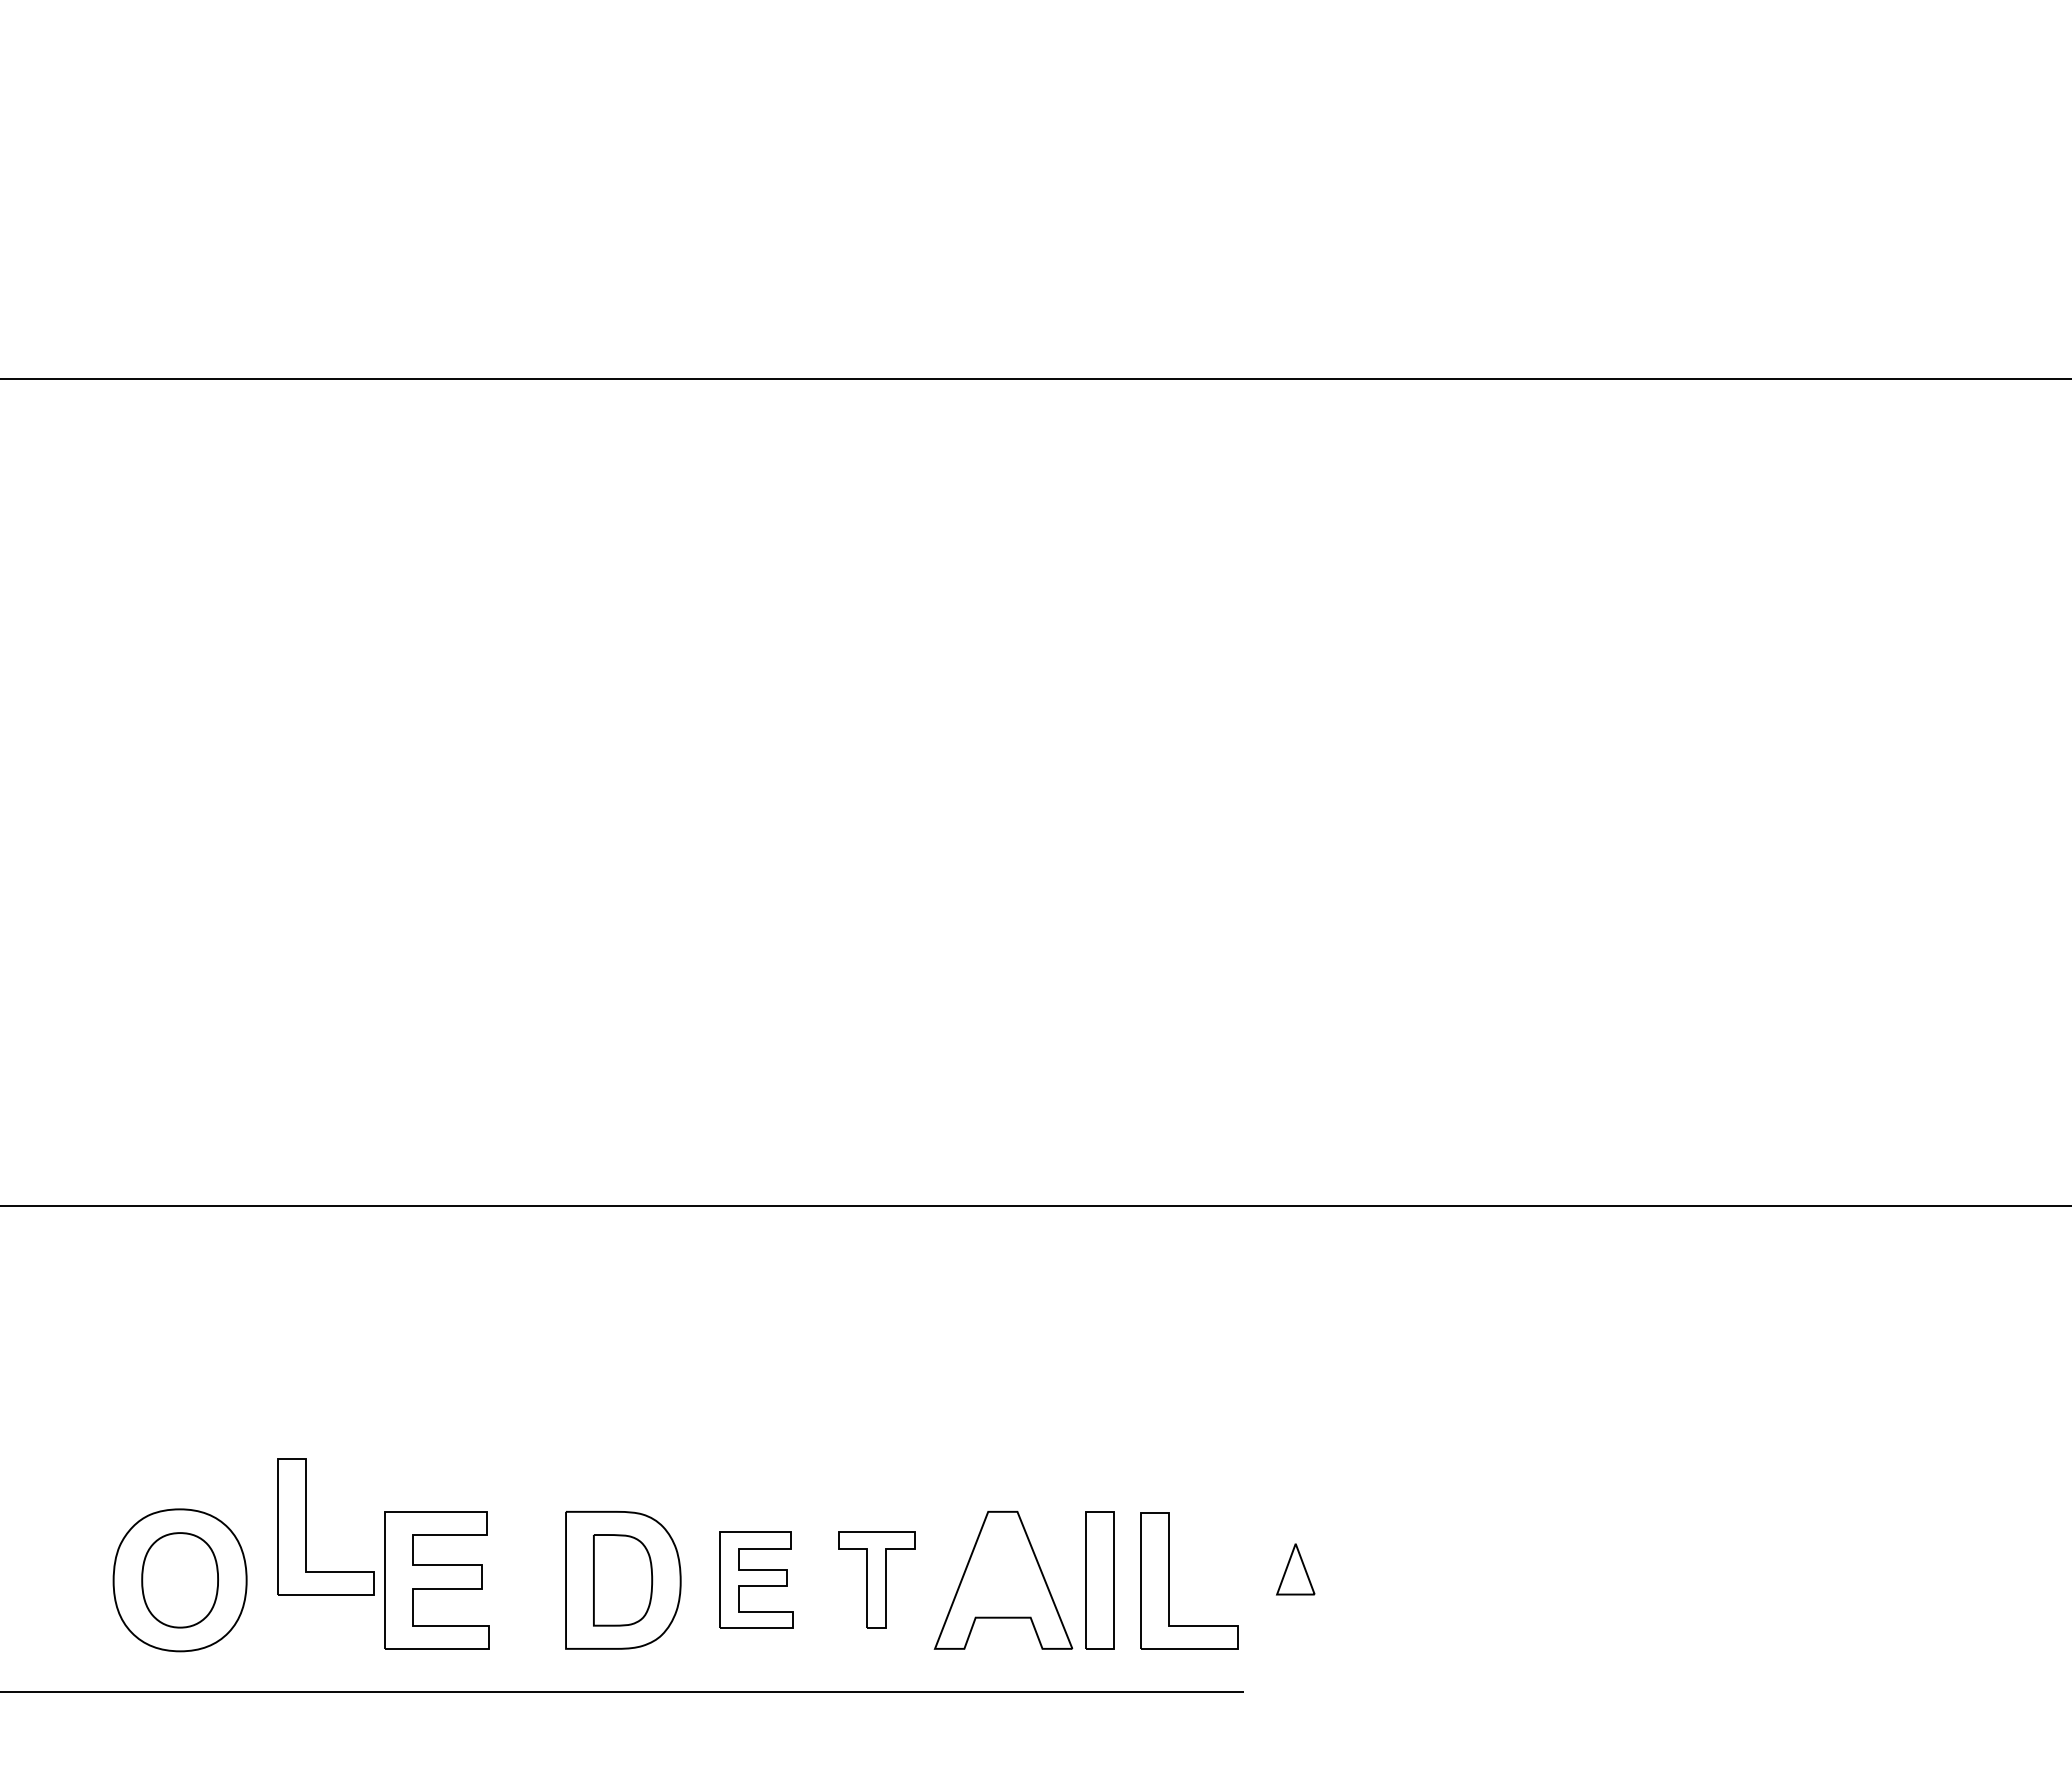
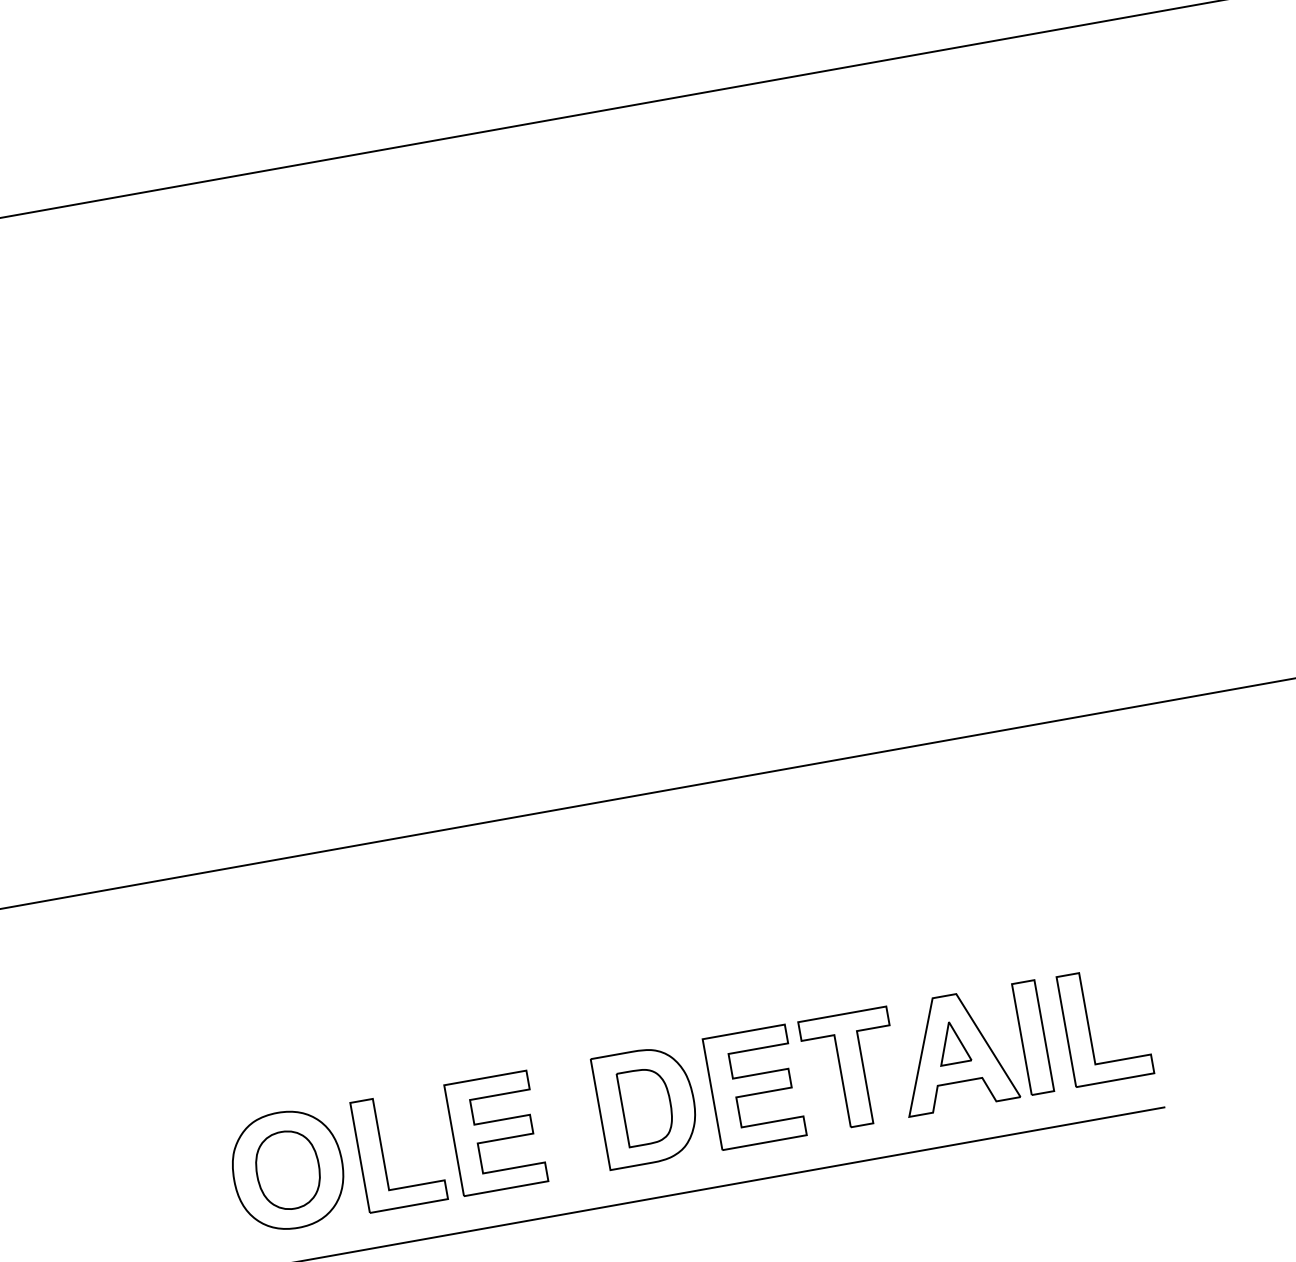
part: (306, 1526) -> (383, 1153), moved
part: (1295, 1569) -> (952, 1042), moved
part: (755, 1580) -> (754, 1087), size x1.43
part: (876, 1580) -> (852, 1069), size x1.43

